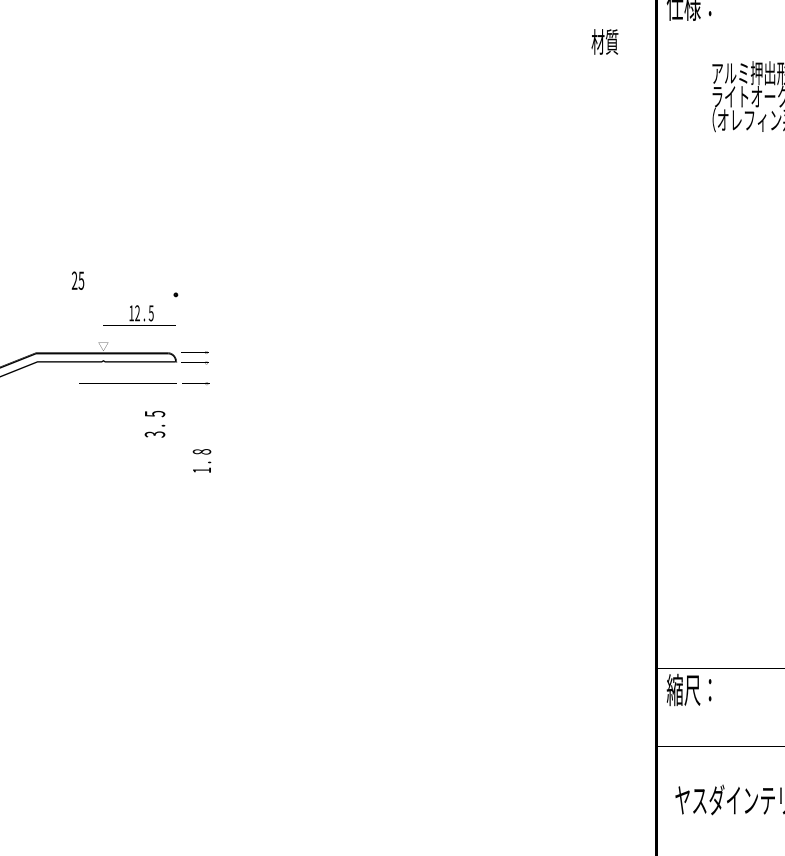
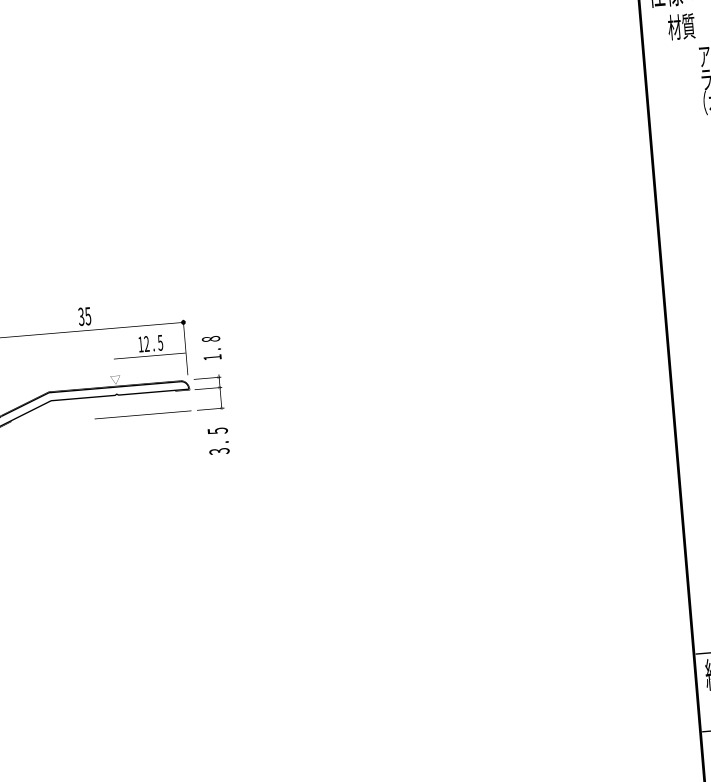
text: (604, 41) -> (681, 26), moved
text: (74, 280) -> (81, 316), 25 -> 35
text: (154, 424) -> (218, 441), moved
text: (201, 460) -> (211, 347), moved

